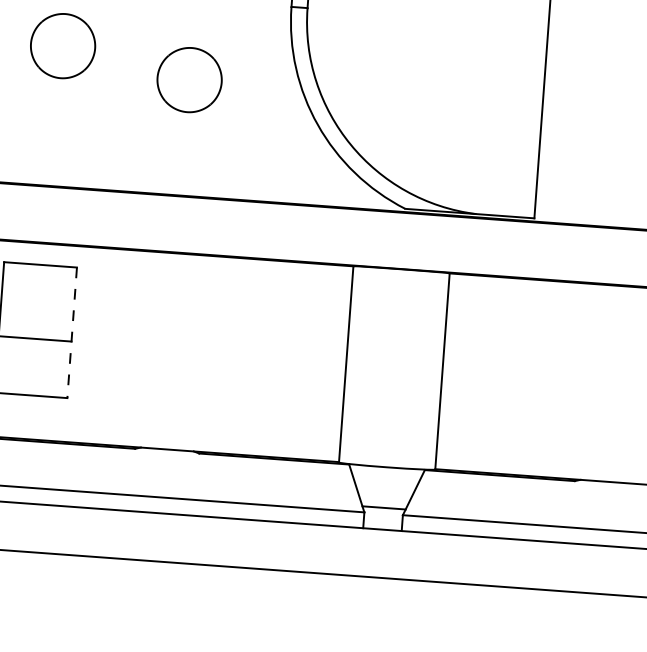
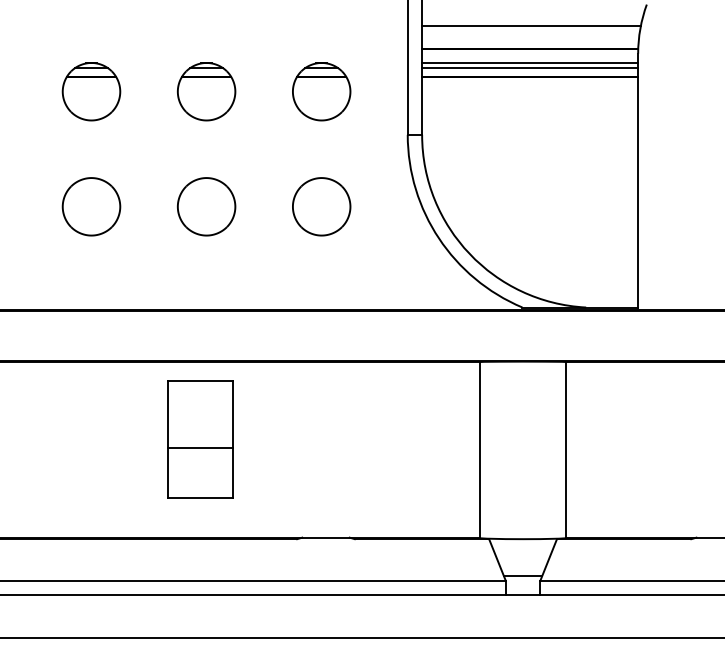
part: (62, 45) -> (206, 206), moved
line: (72, 332) -> (233, 439), dashed -> solid

